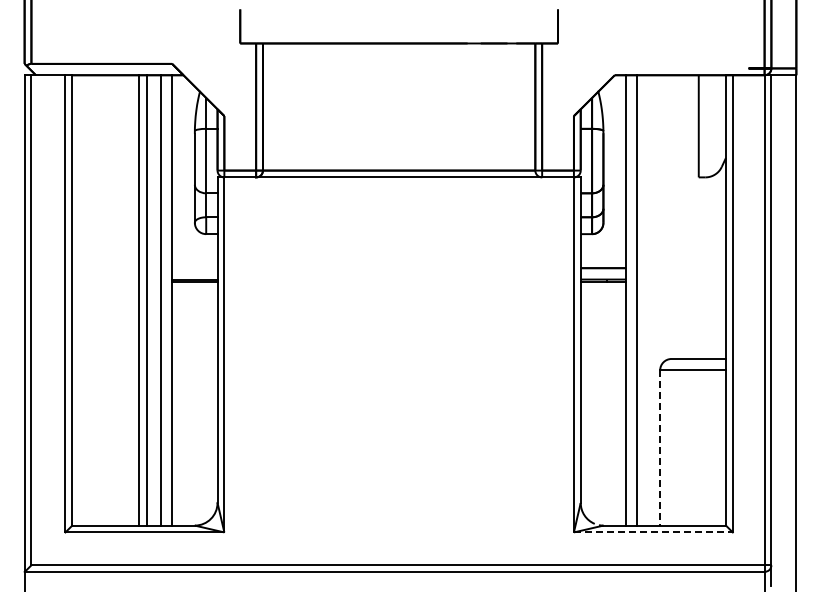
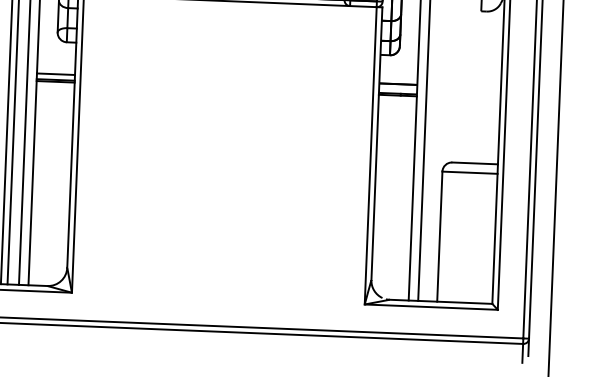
line: (194, 272) -> (55, 74), added
line: (660, 447) -> (440, 236), dashed -> solid
line: (653, 532) -> (431, 307), dashed -> solid

